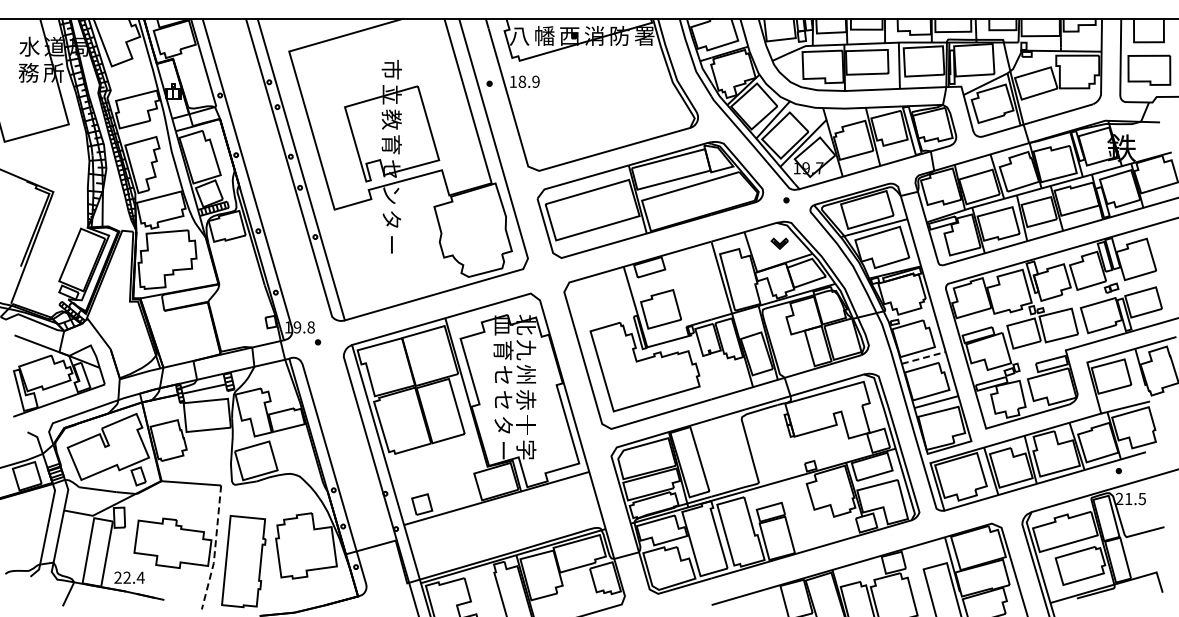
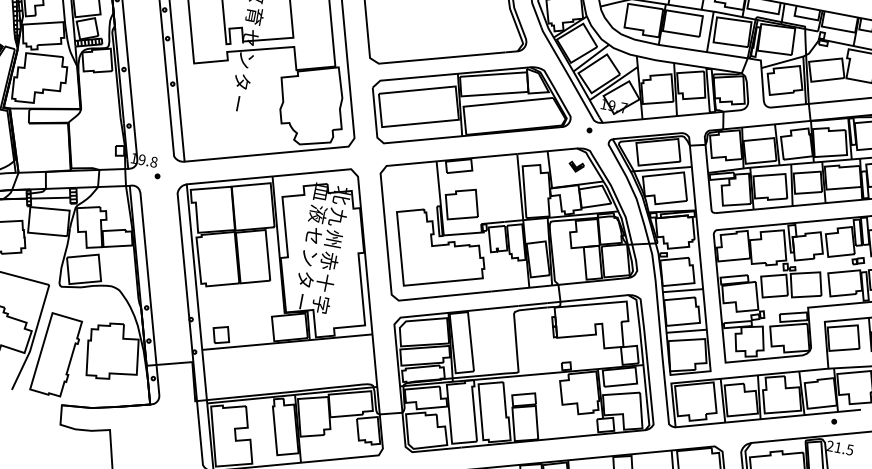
text: (503, 350) -> (317, 214), 育 -> 液
line: (923, 357) -> (682, 290), dashed -> solid
text: (503, 400) -> (309, 257), セ -> ン
line: (215, 548) -> (33, 338), dashed -> solid

